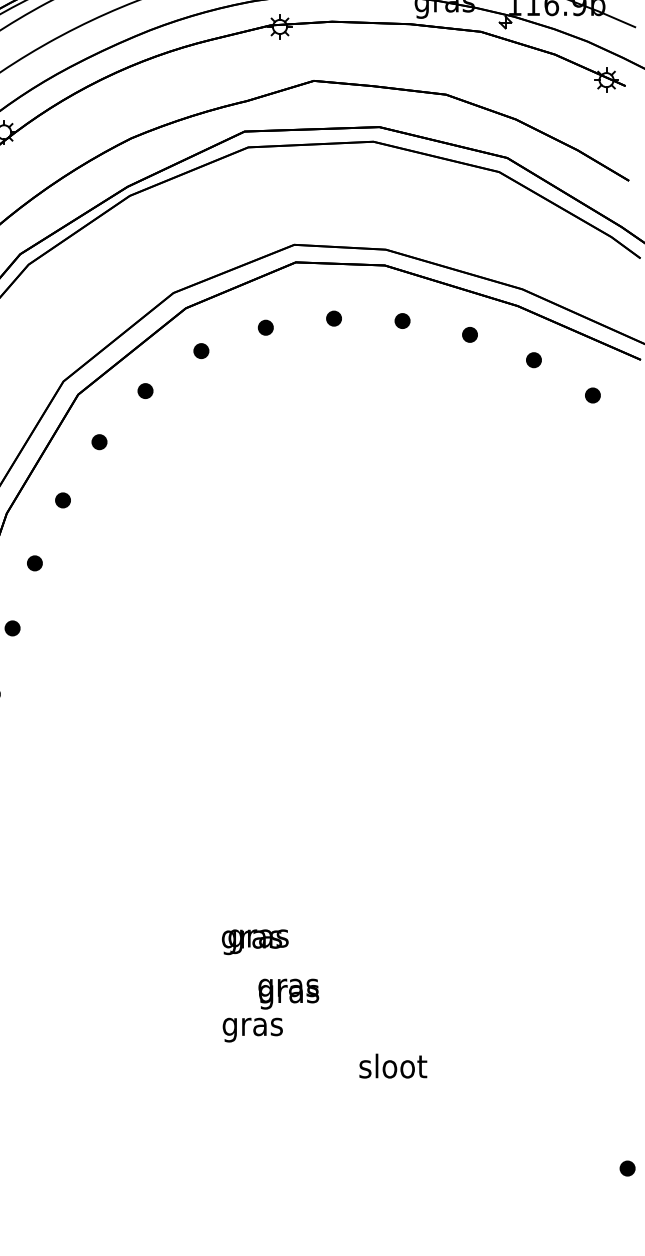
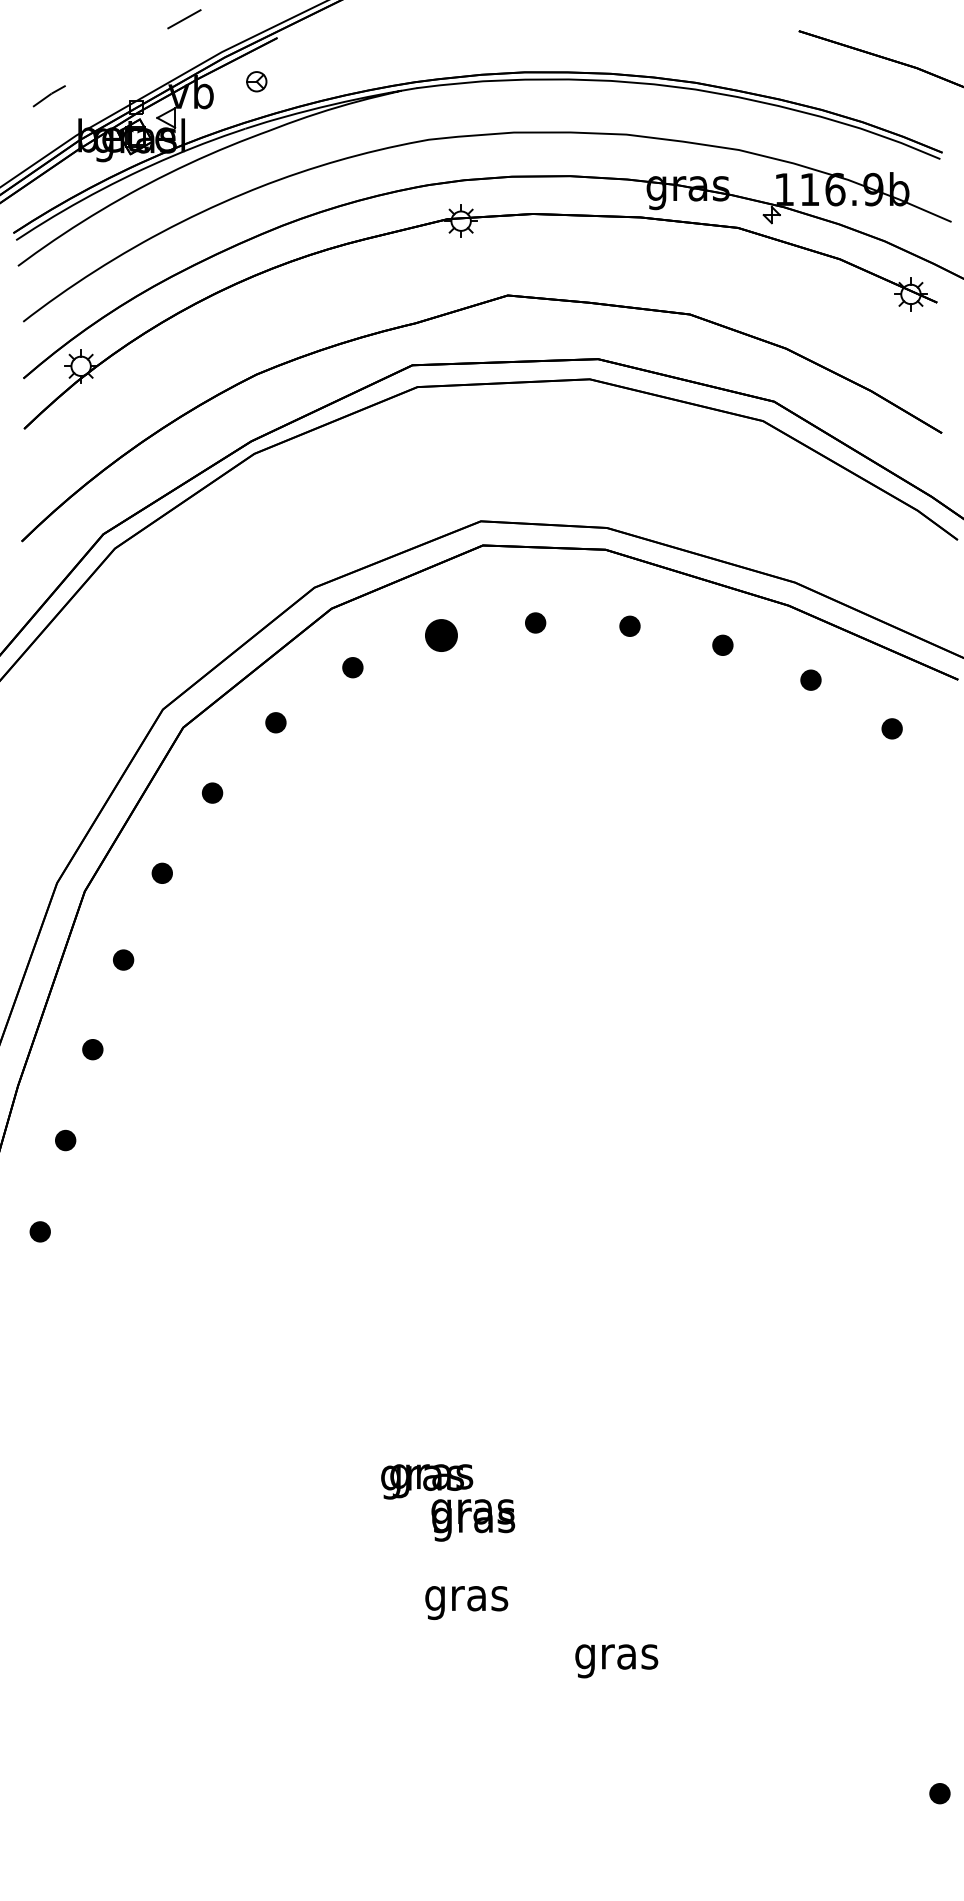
part: (265, 327) -> (441, 635), size x1.6
text: (288, 994) -> (473, 1520), moved
text: (252, 1029) -> (466, 1602), moved
text: (392, 1068) -> (616, 1656), sloot -> gras

